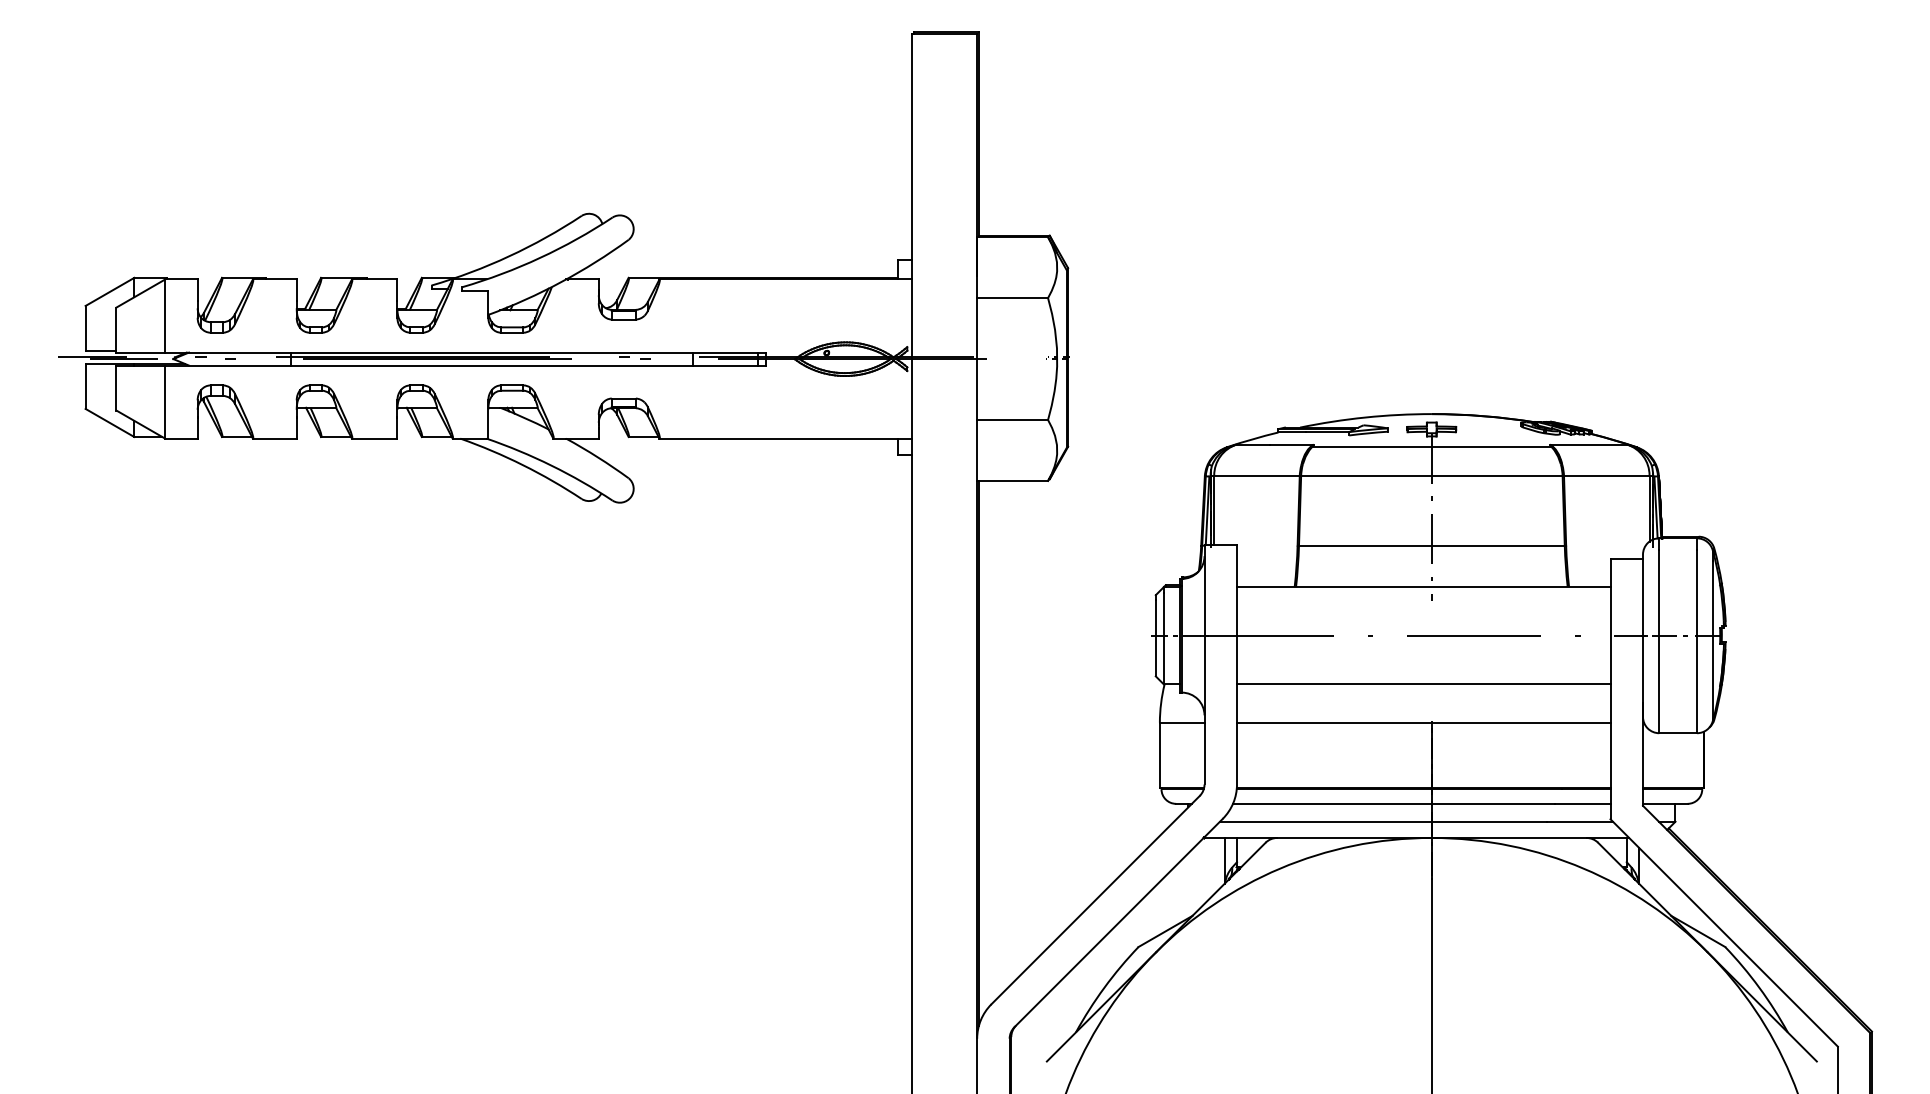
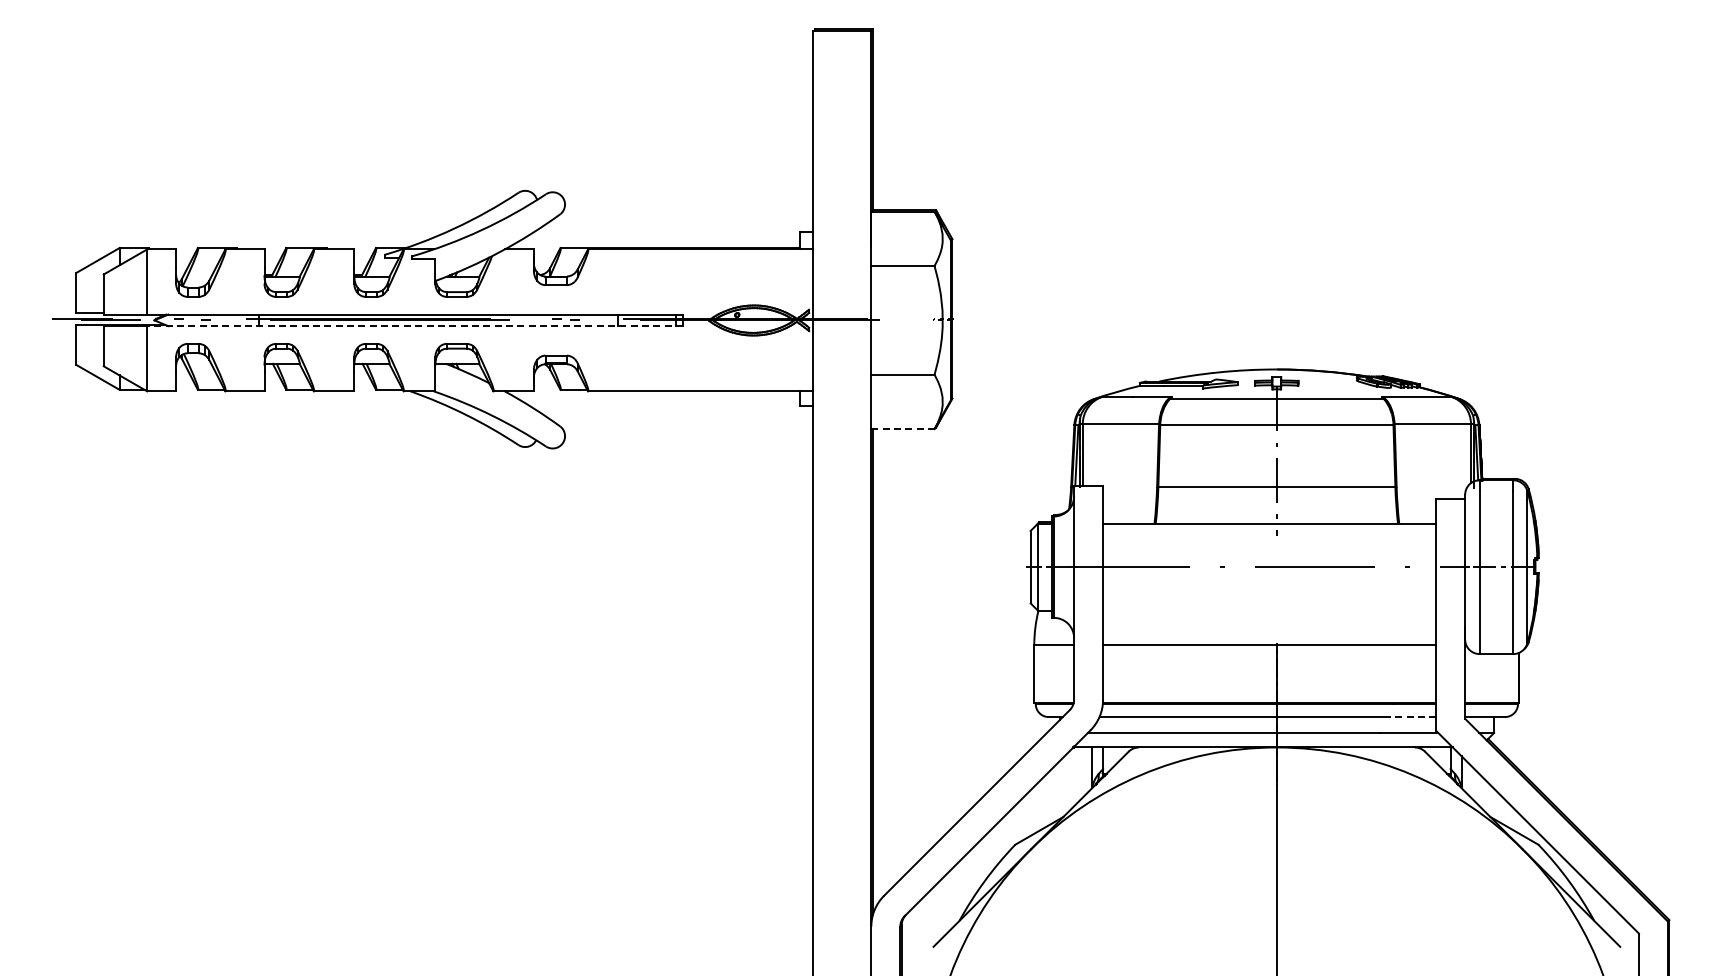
line: (466, 365) -> (415, 326), solid -> dashed
line: (1012, 481) -> (902, 429), solid -> dashed
line: (1423, 684) -> (1269, 610), removed
line: (1582, 804) -> (1411, 717), solid -> dashed

